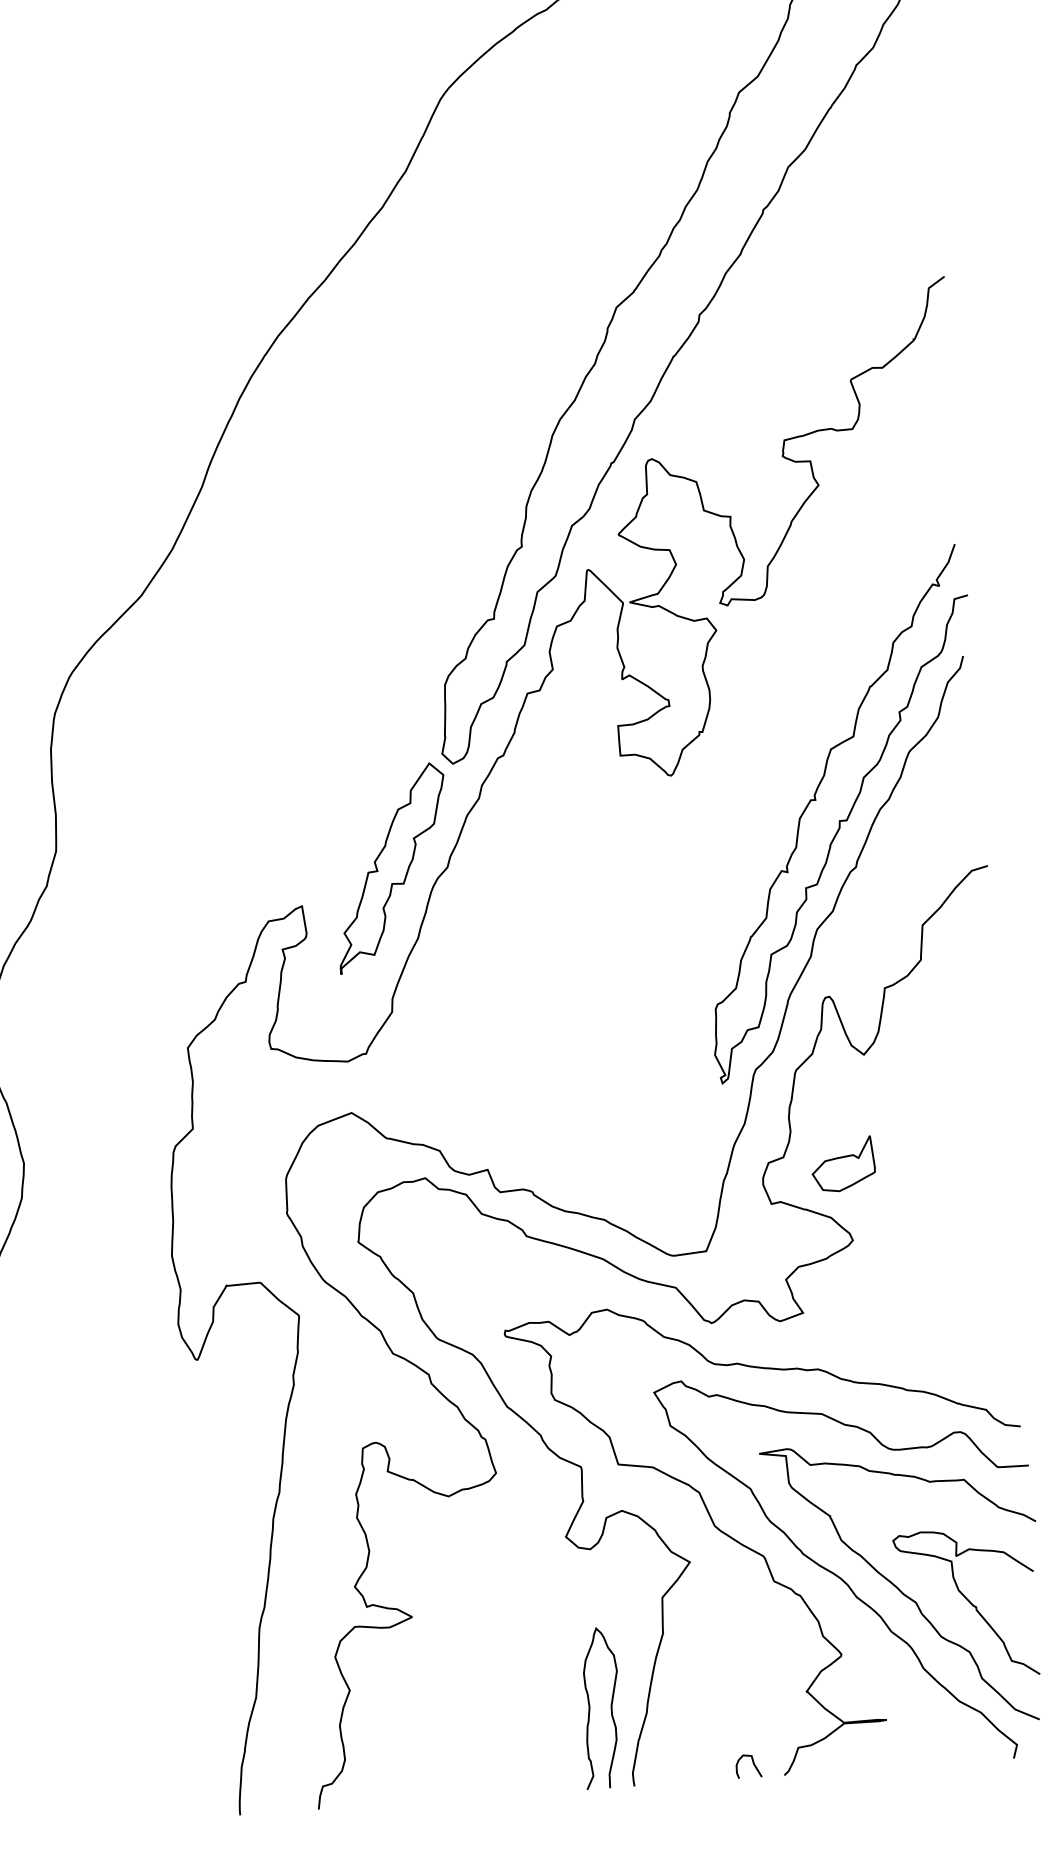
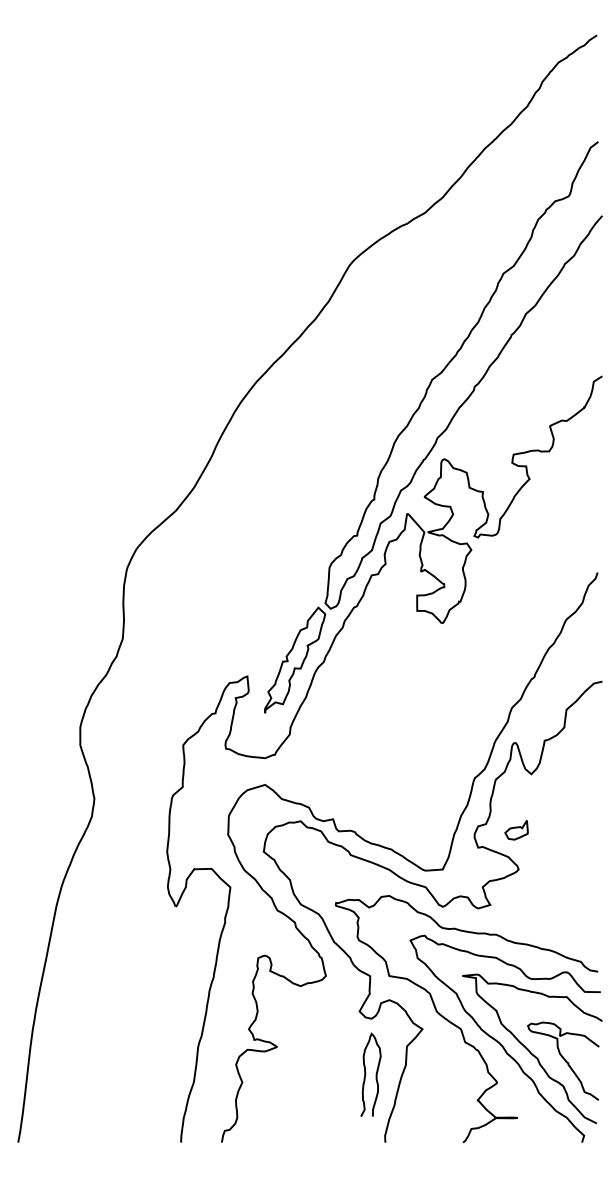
curve: (839, 820) -> (527, 652), removed
part: (843, 1165) -> (516, 830), size x0.7
curve: (591, 1707) -> (366, 1074), moved
curve: (751, 1762) -> (446, 1134), removed

